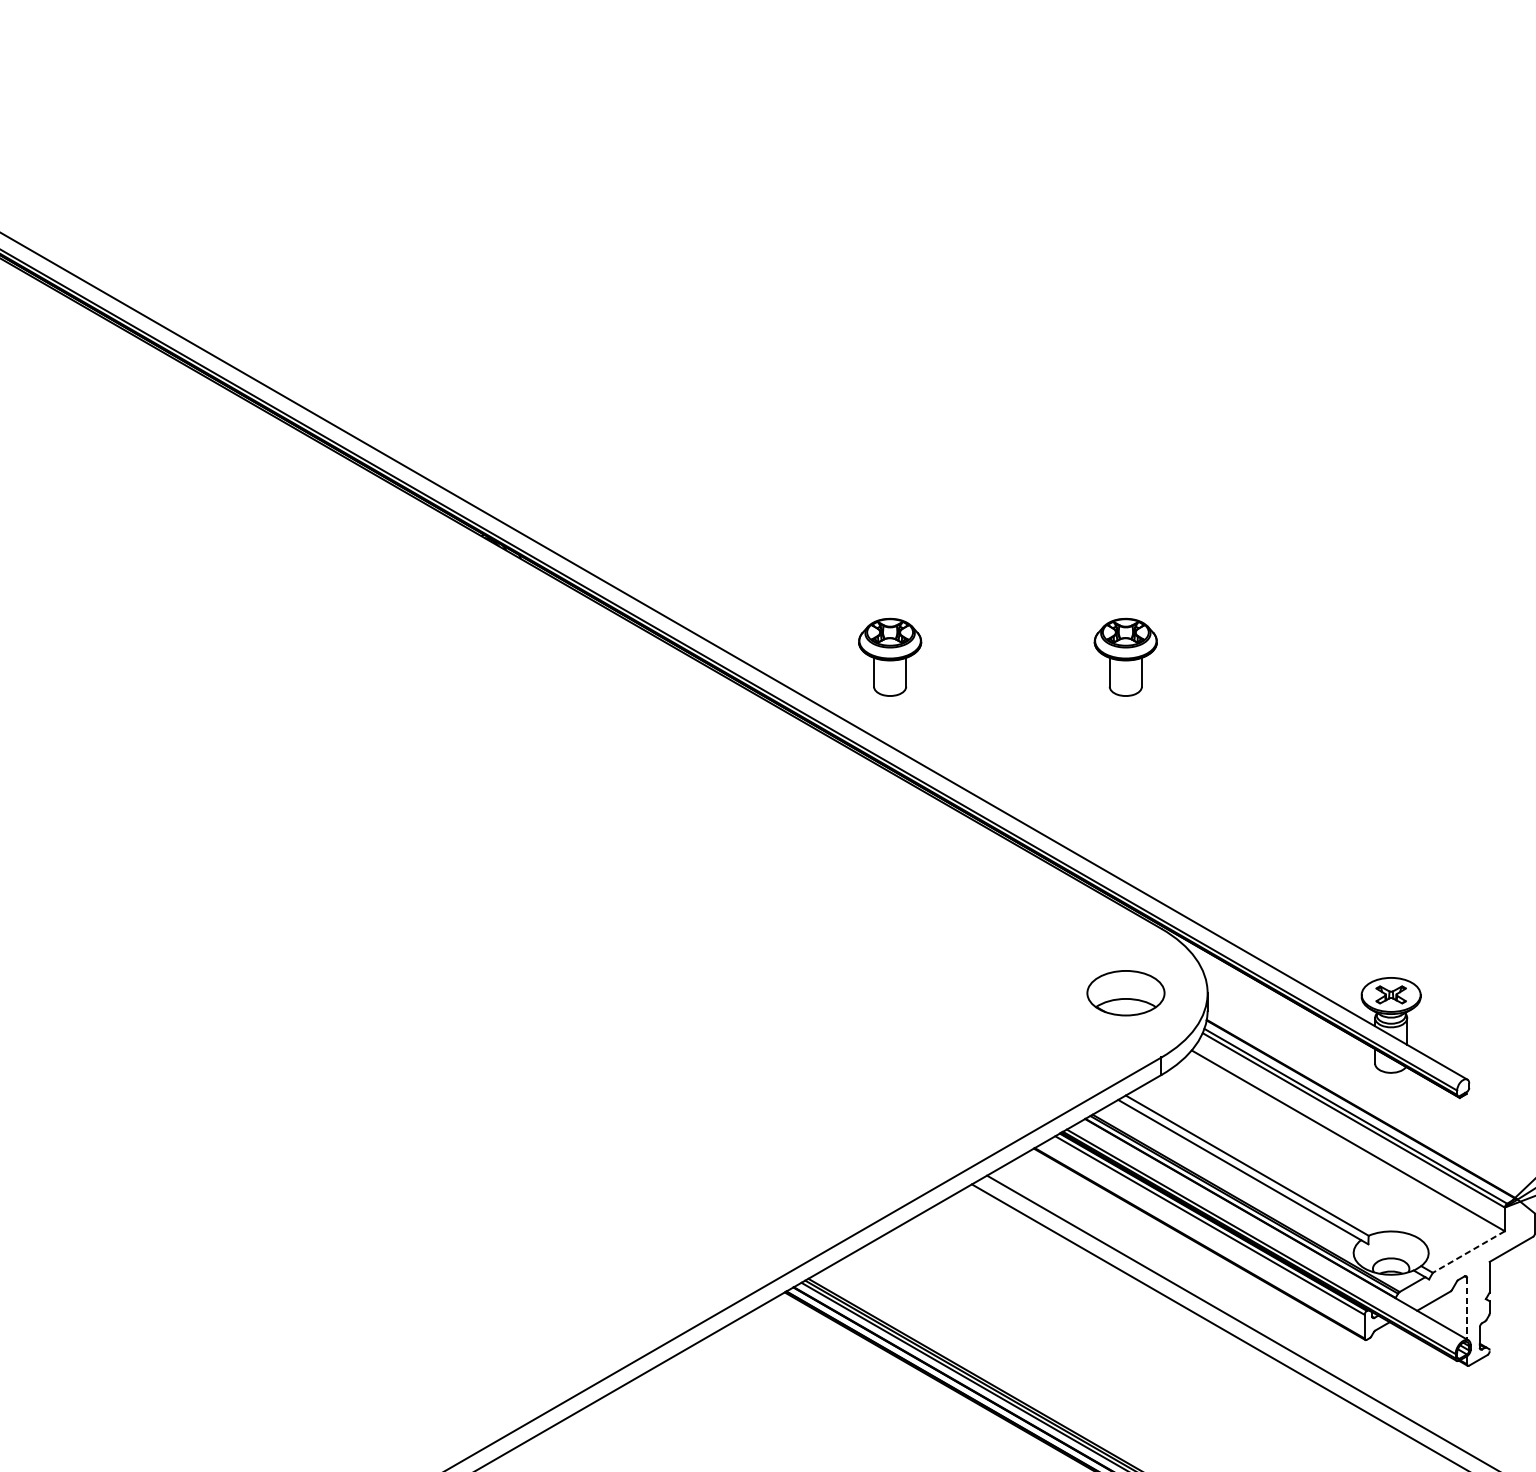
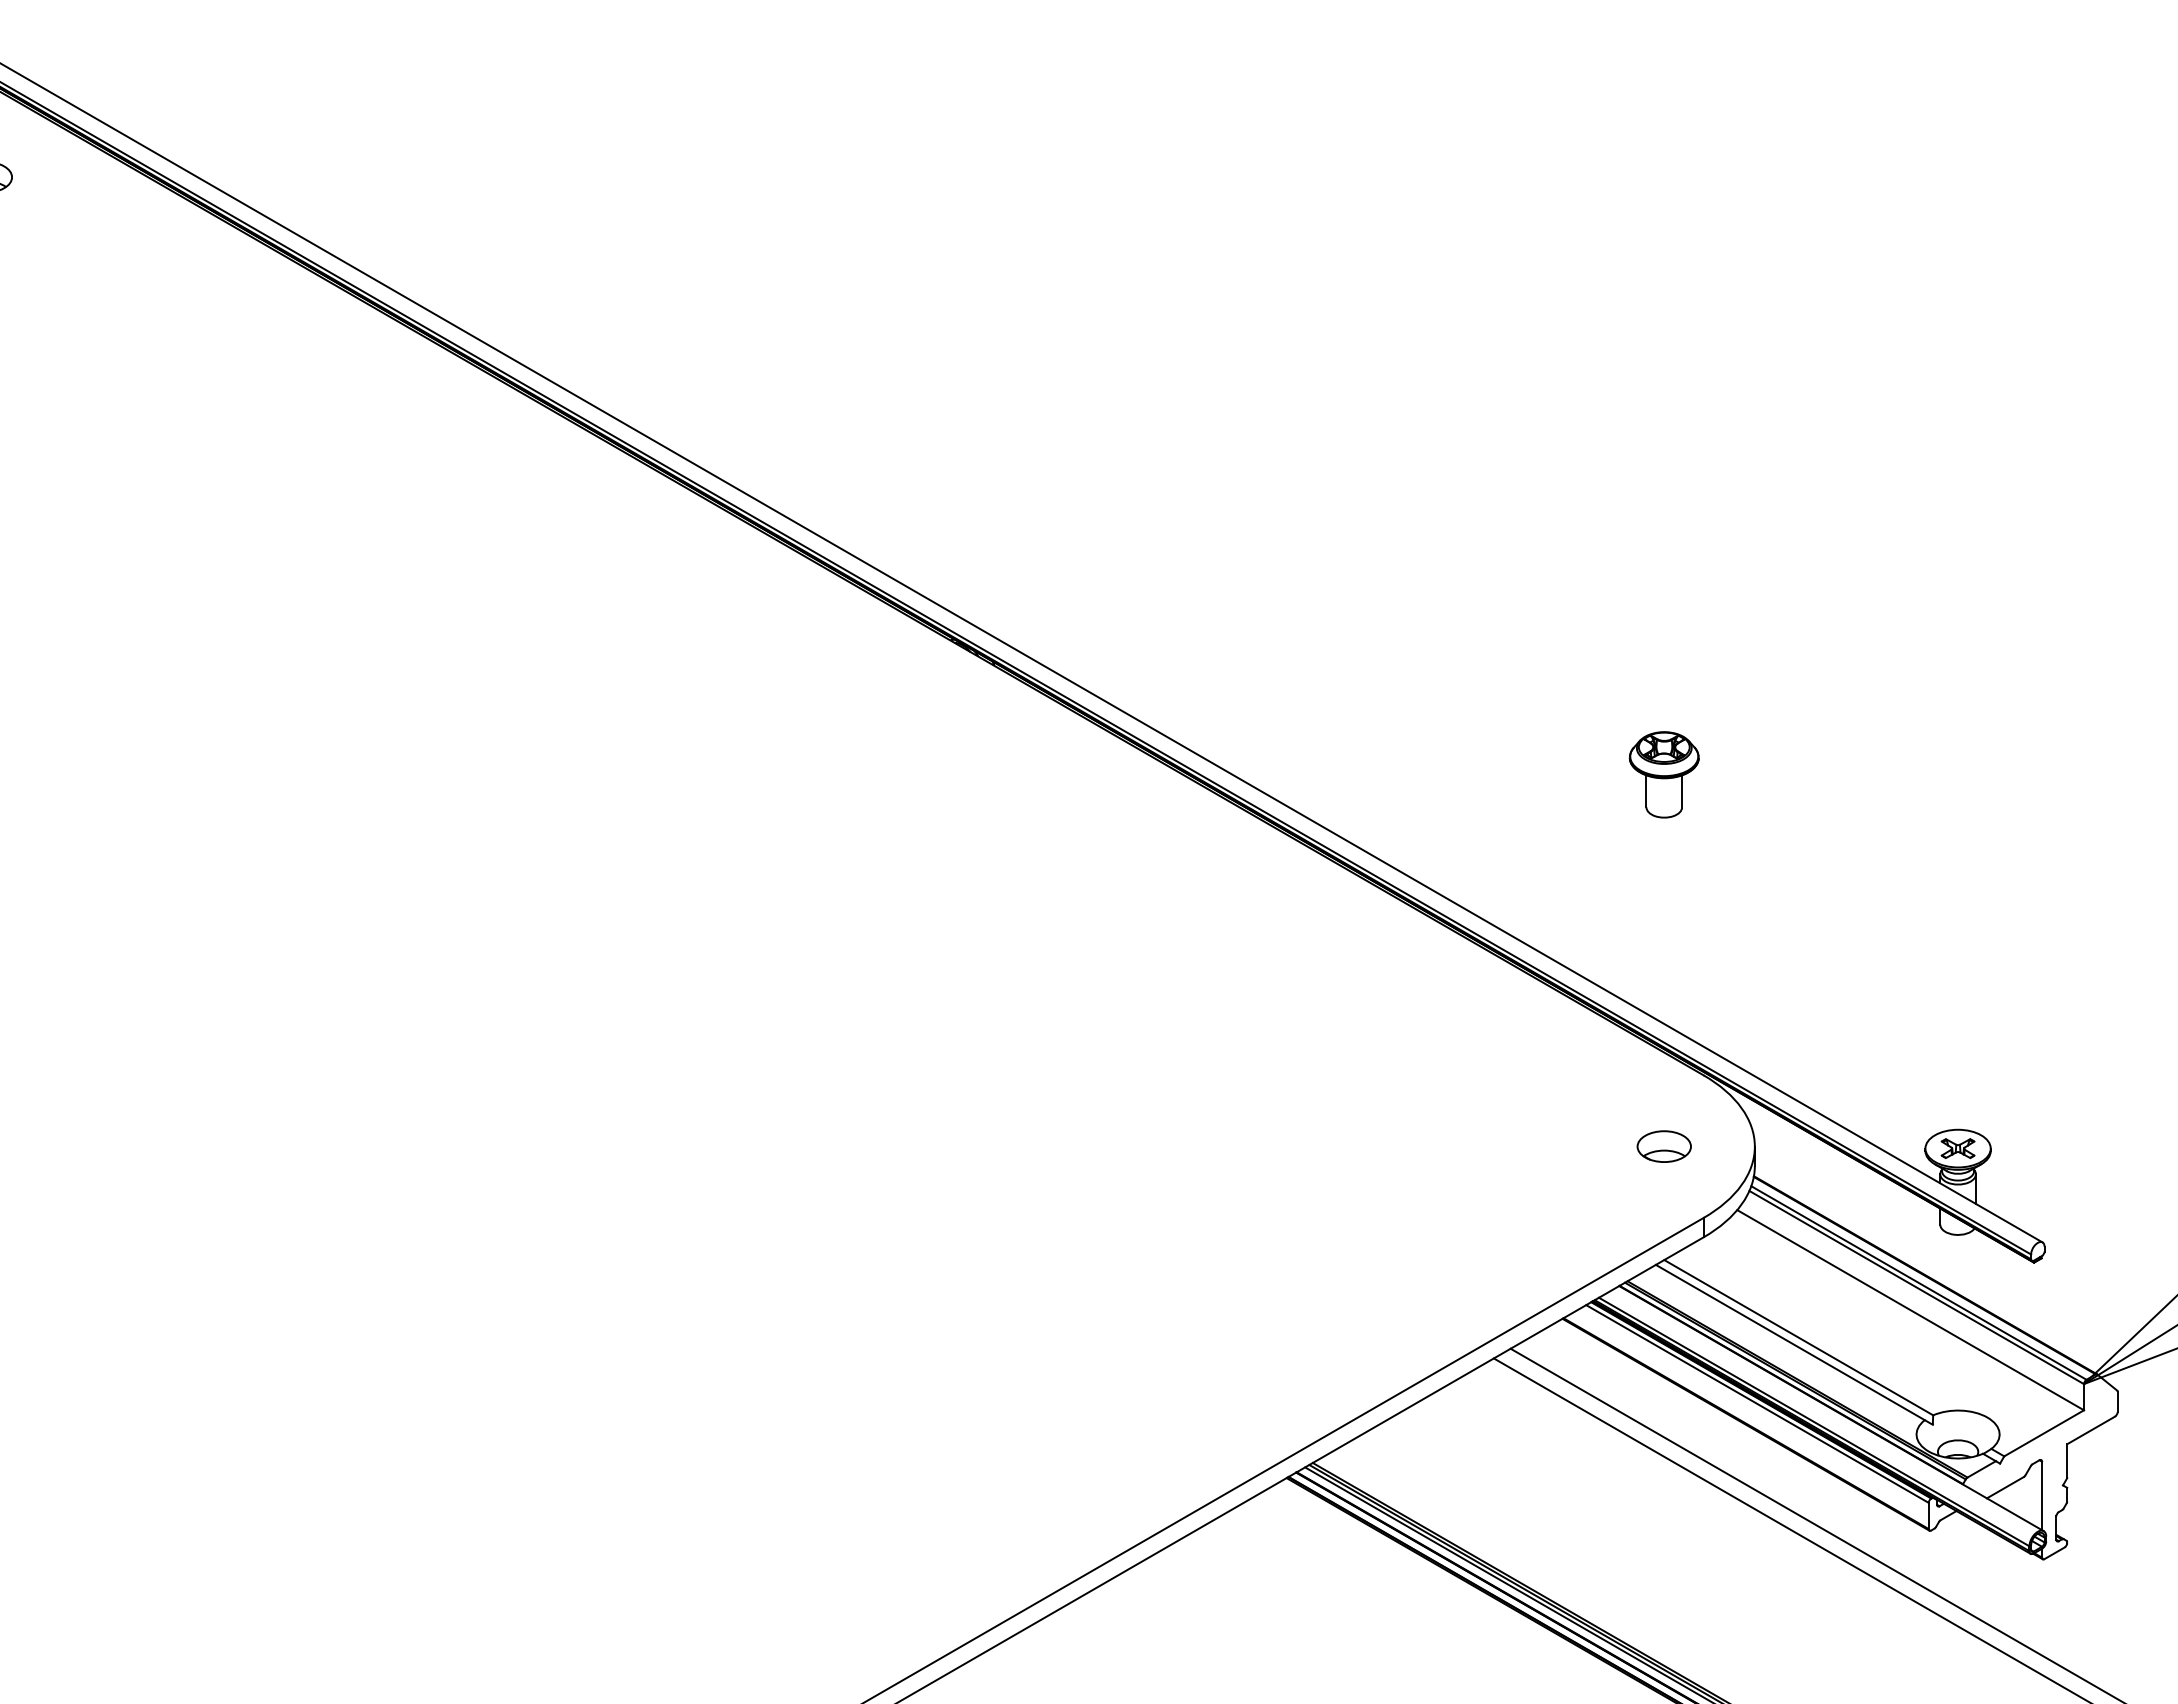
part: (889, 657) -> (1402, 774), removed
part: (1125, 993) -> (1663, 1146), size x0.62
line: (1468, 1252) -> (2043, 1433), dashed -> solid
line: (1467, 1309) -> (2042, 1496), dashed -> solid

